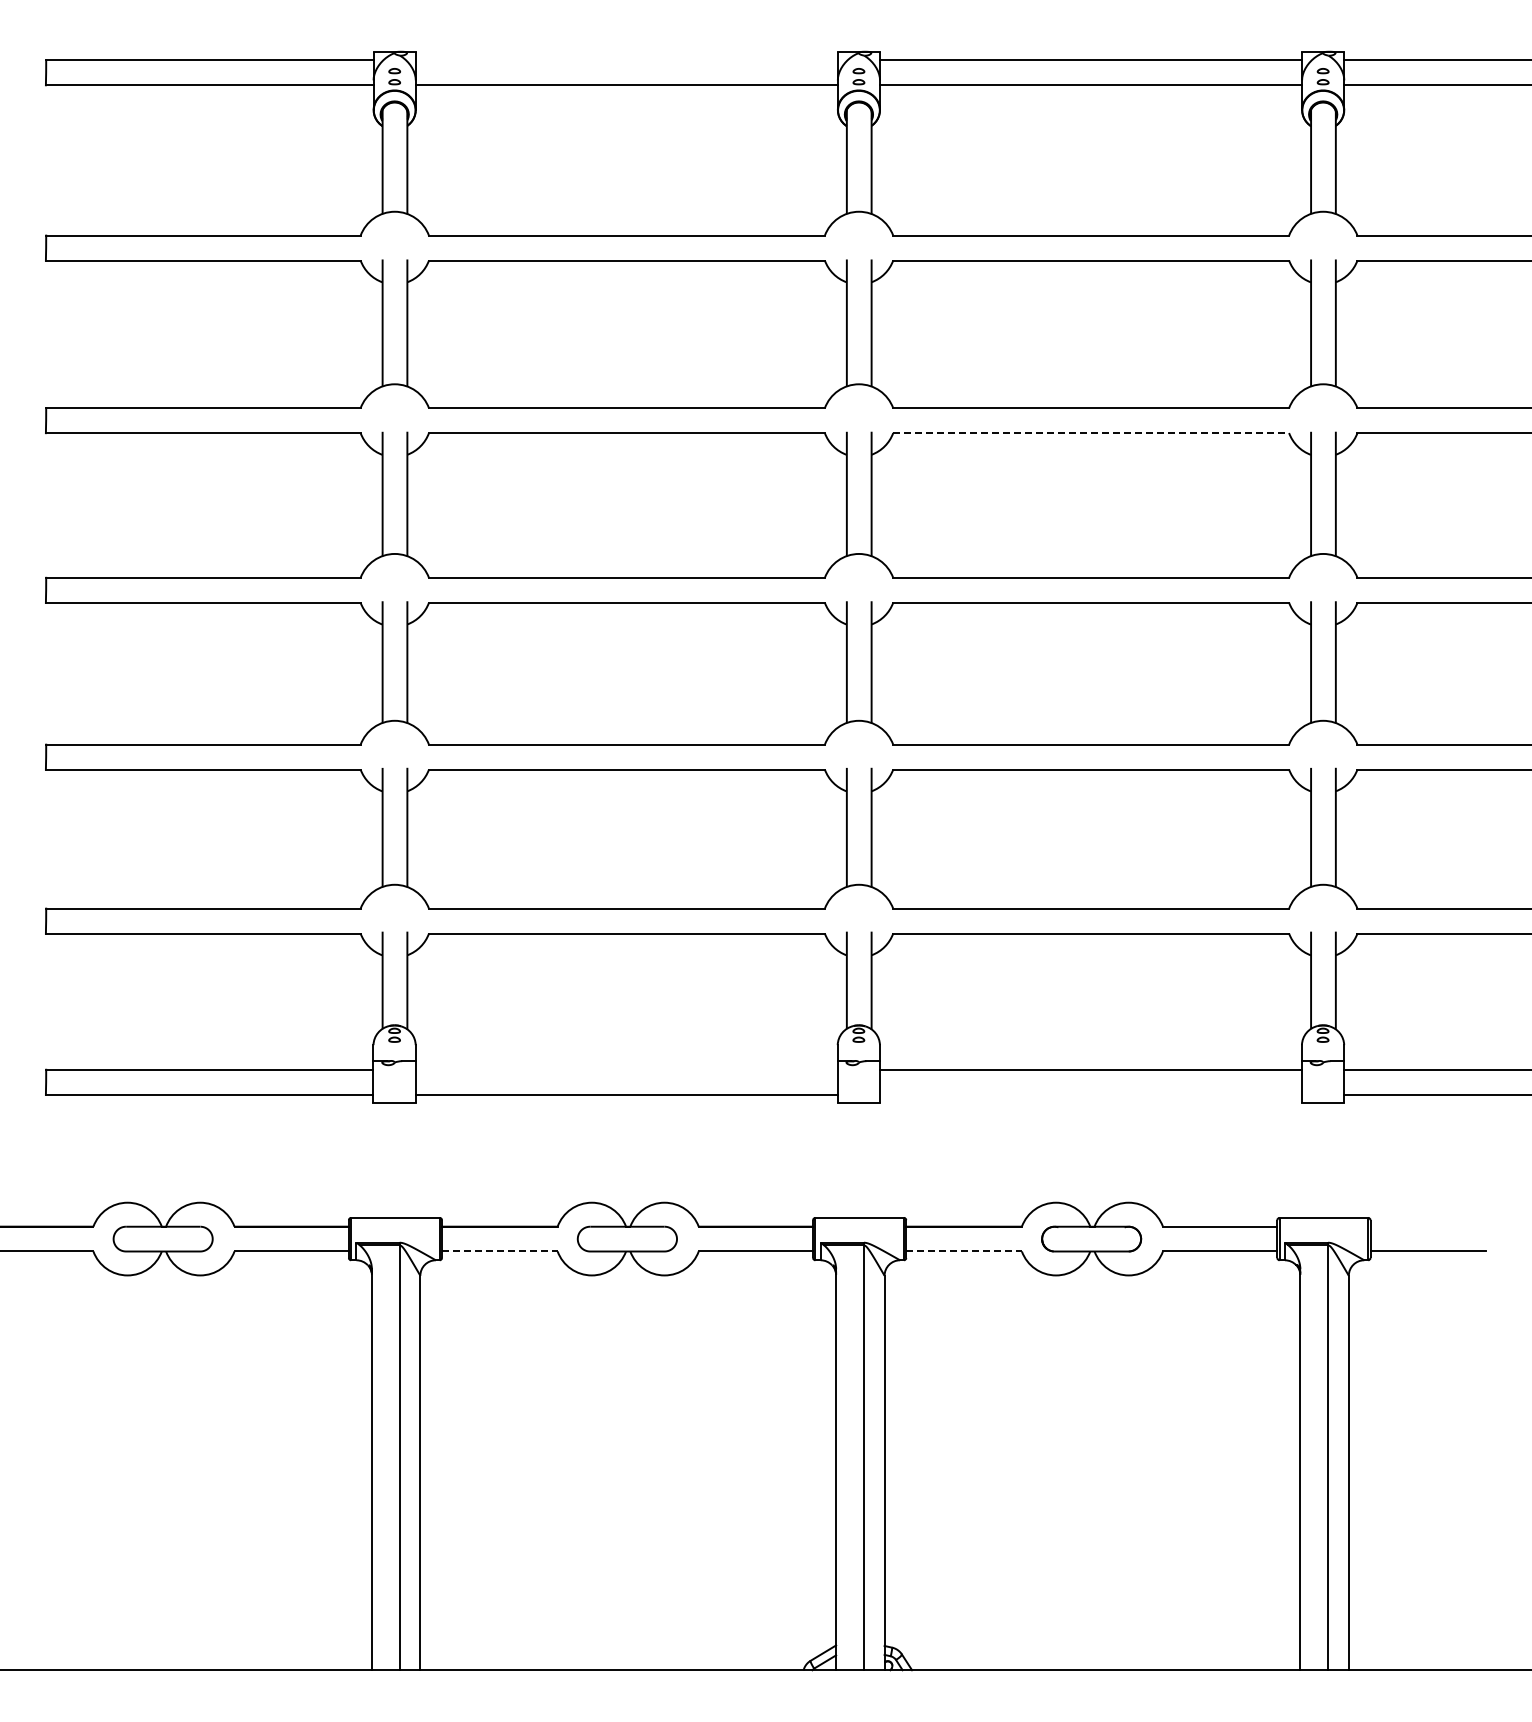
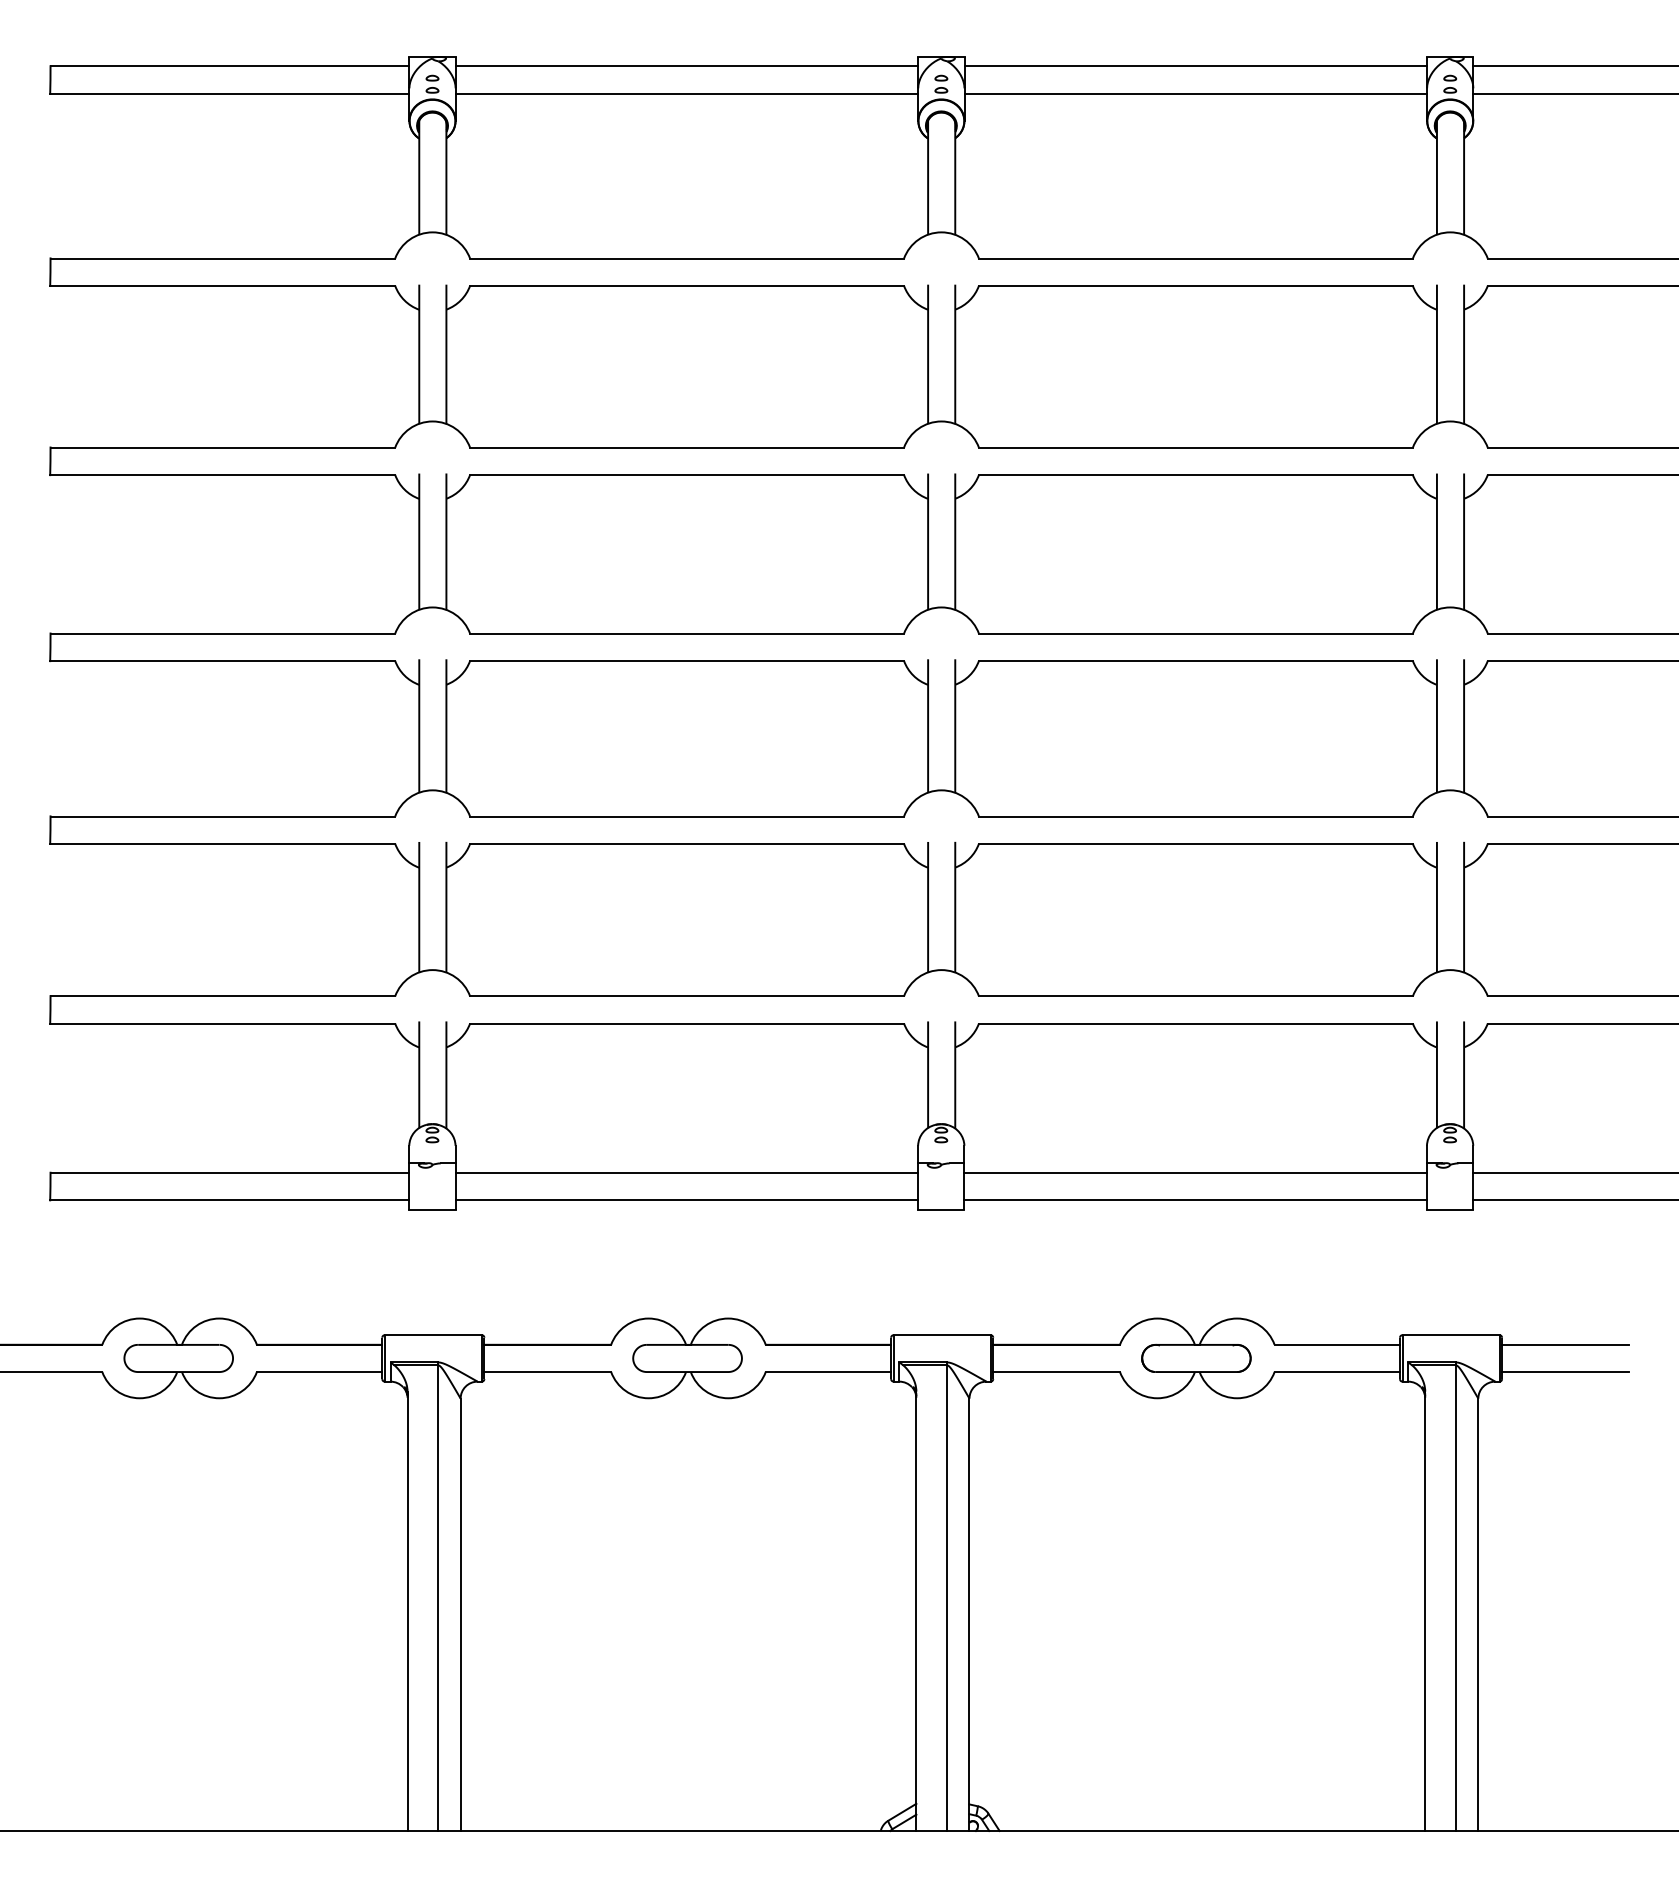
line: (626, 60) -> (686, 66), added
line: (1091, 433) -> (1196, 475), dashed -> solid
line: (626, 1069) -> (686, 1172), added
line: (1090, 1094) -> (1195, 1199), added
line: (1428, 1226) -> (1565, 1344), added
line: (499, 1251) -> (547, 1372), dashed -> solid
line: (964, 1251) -> (1057, 1372), dashed -> solid

